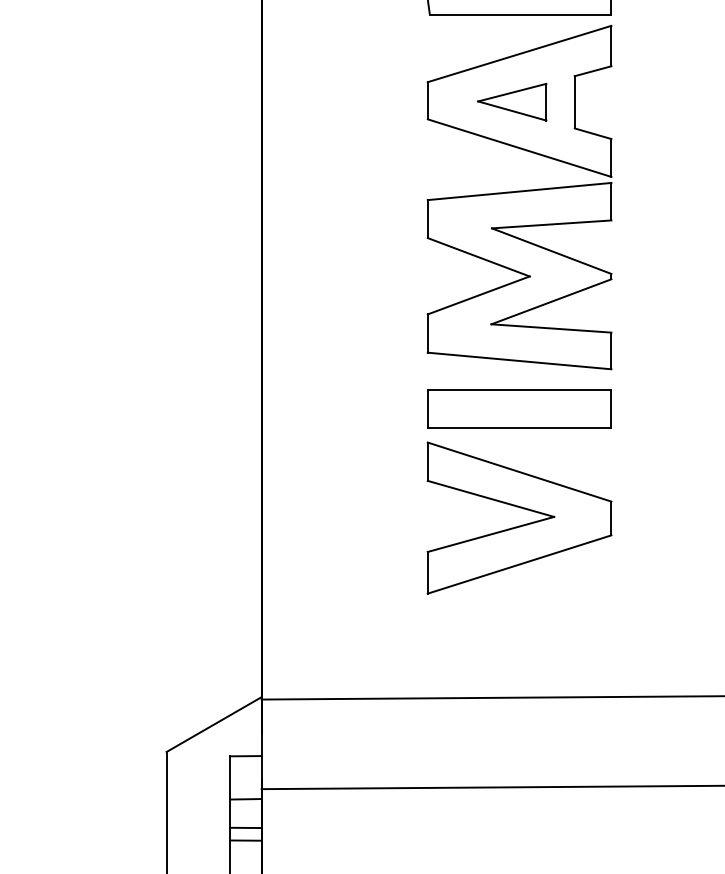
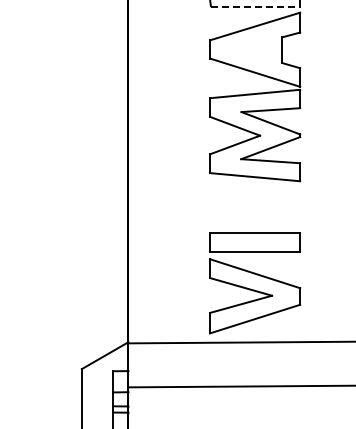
line: (520, 15) -> (255, 7), solid -> dashed
part: (512, 102) -> (251, 50), removed
part: (520, 492) -> (255, 283), moved

